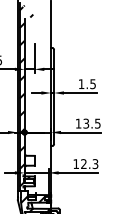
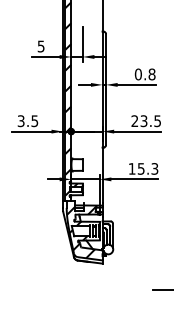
text: (86, 84) -> (144, 74), 1.5 -> 0.8
text: (78, 123) -> (134, 120), 13.5 -> 23.5
text: (83, 163) -> (140, 168), 12.3 -> 15.3

